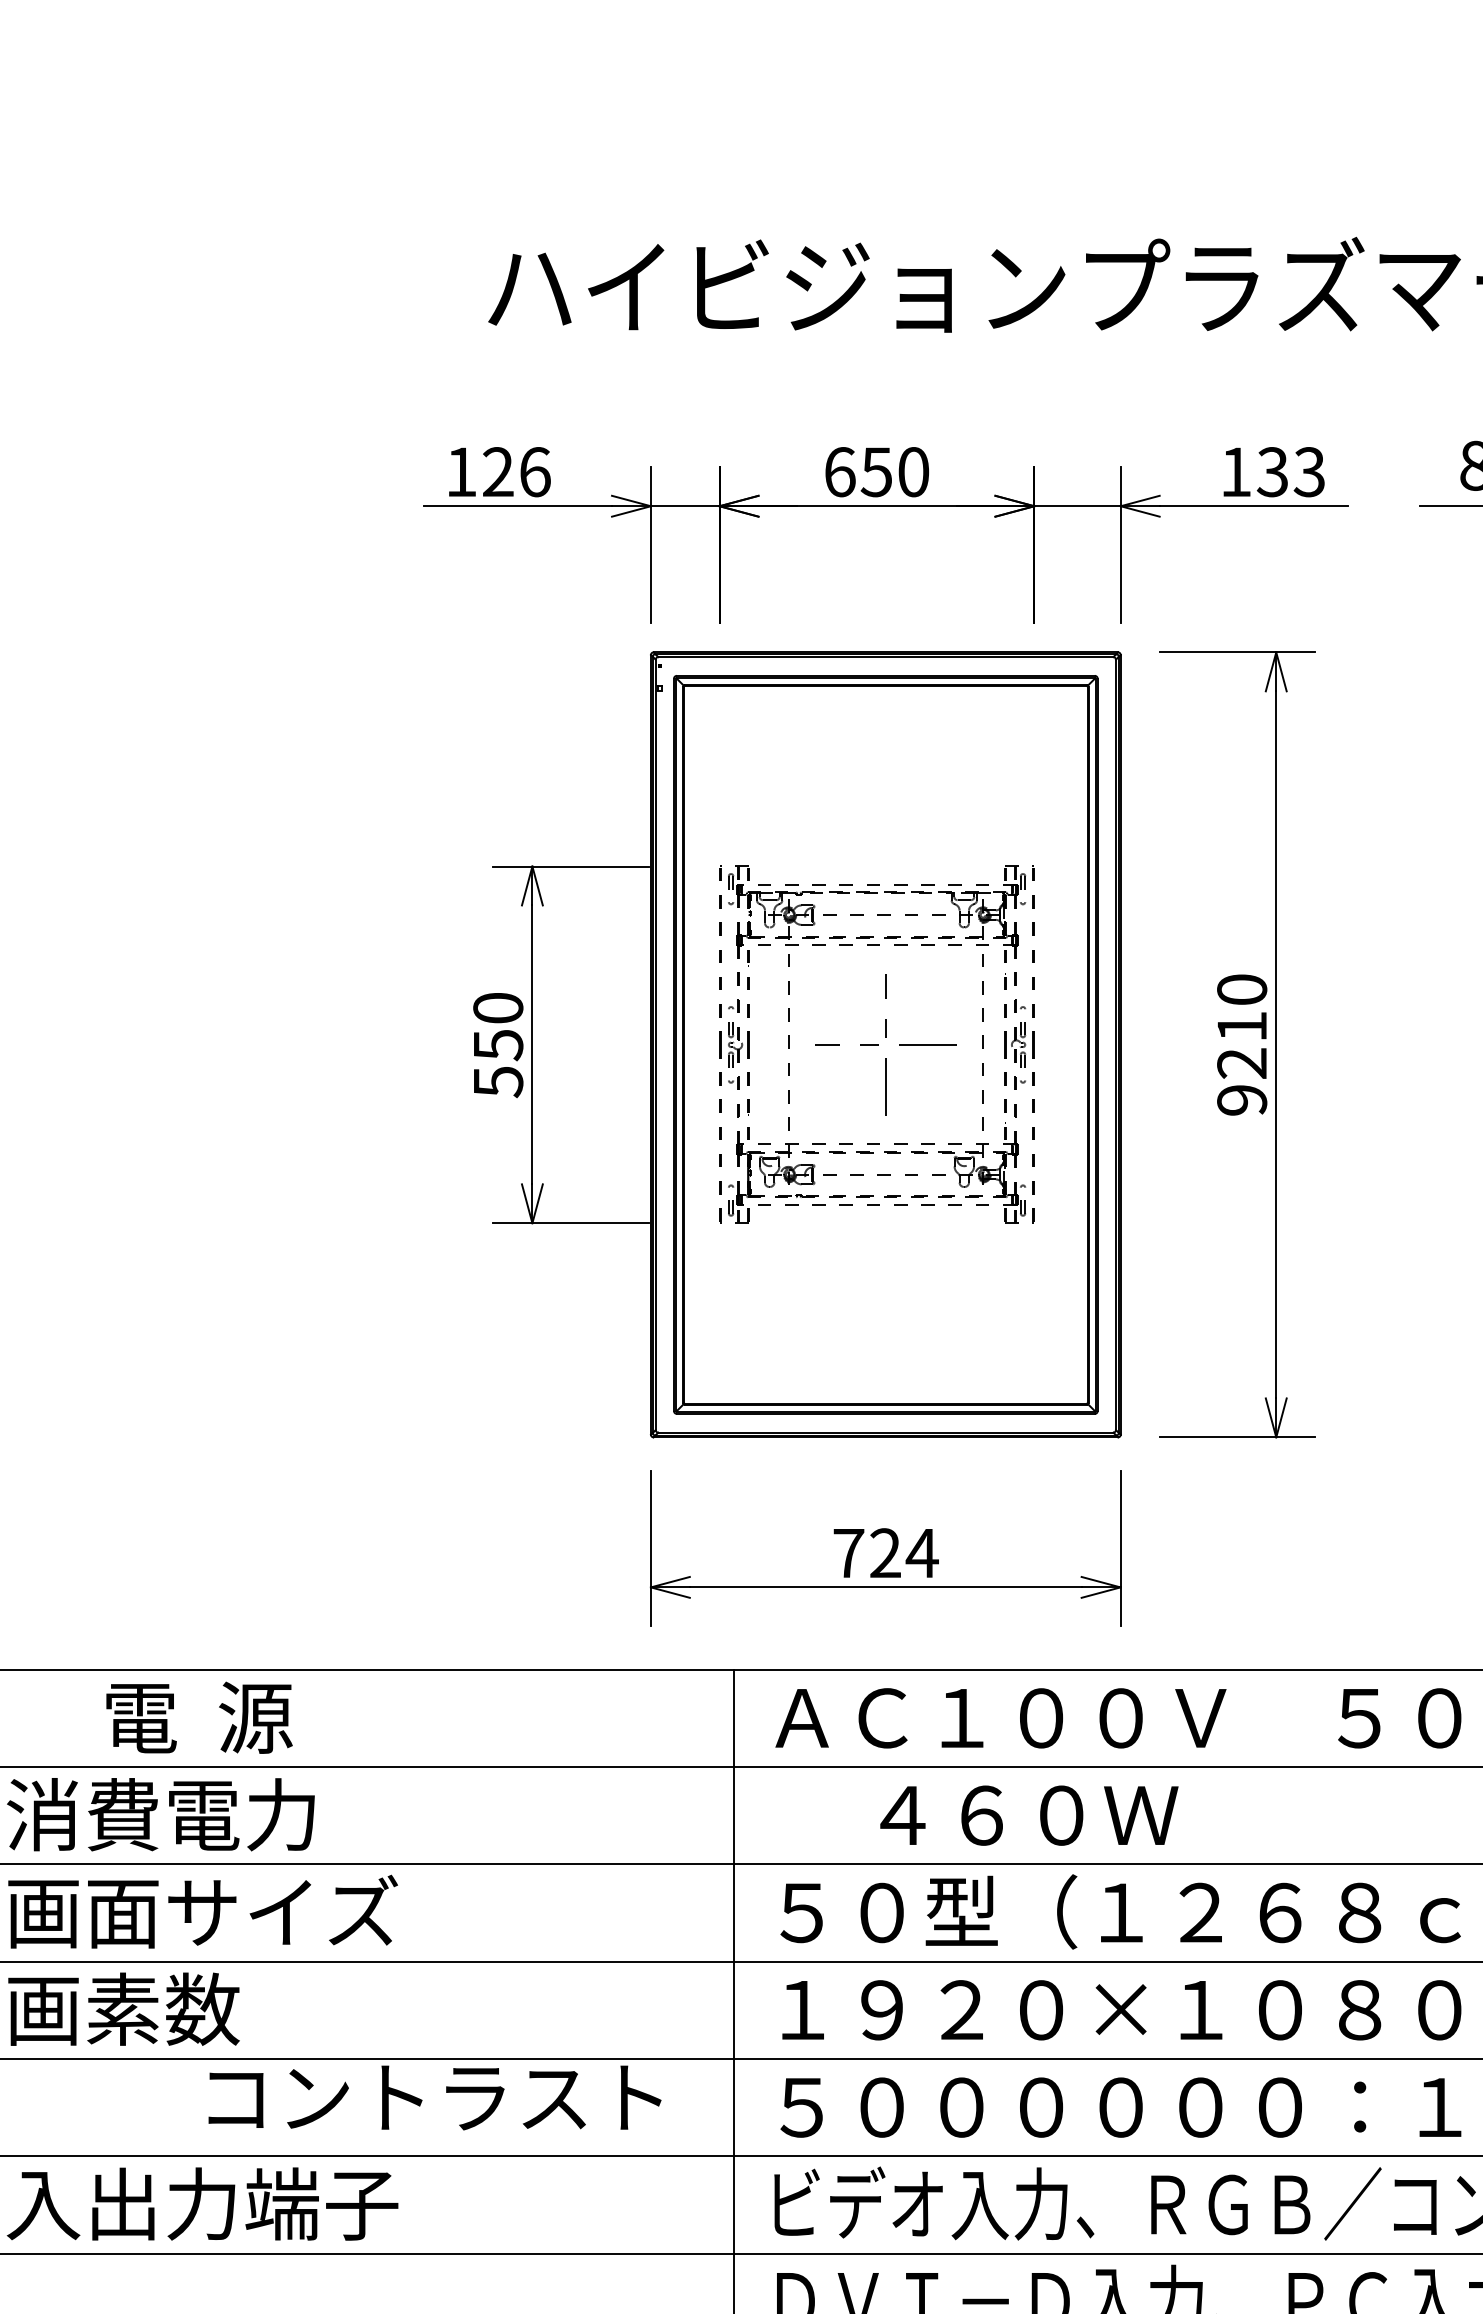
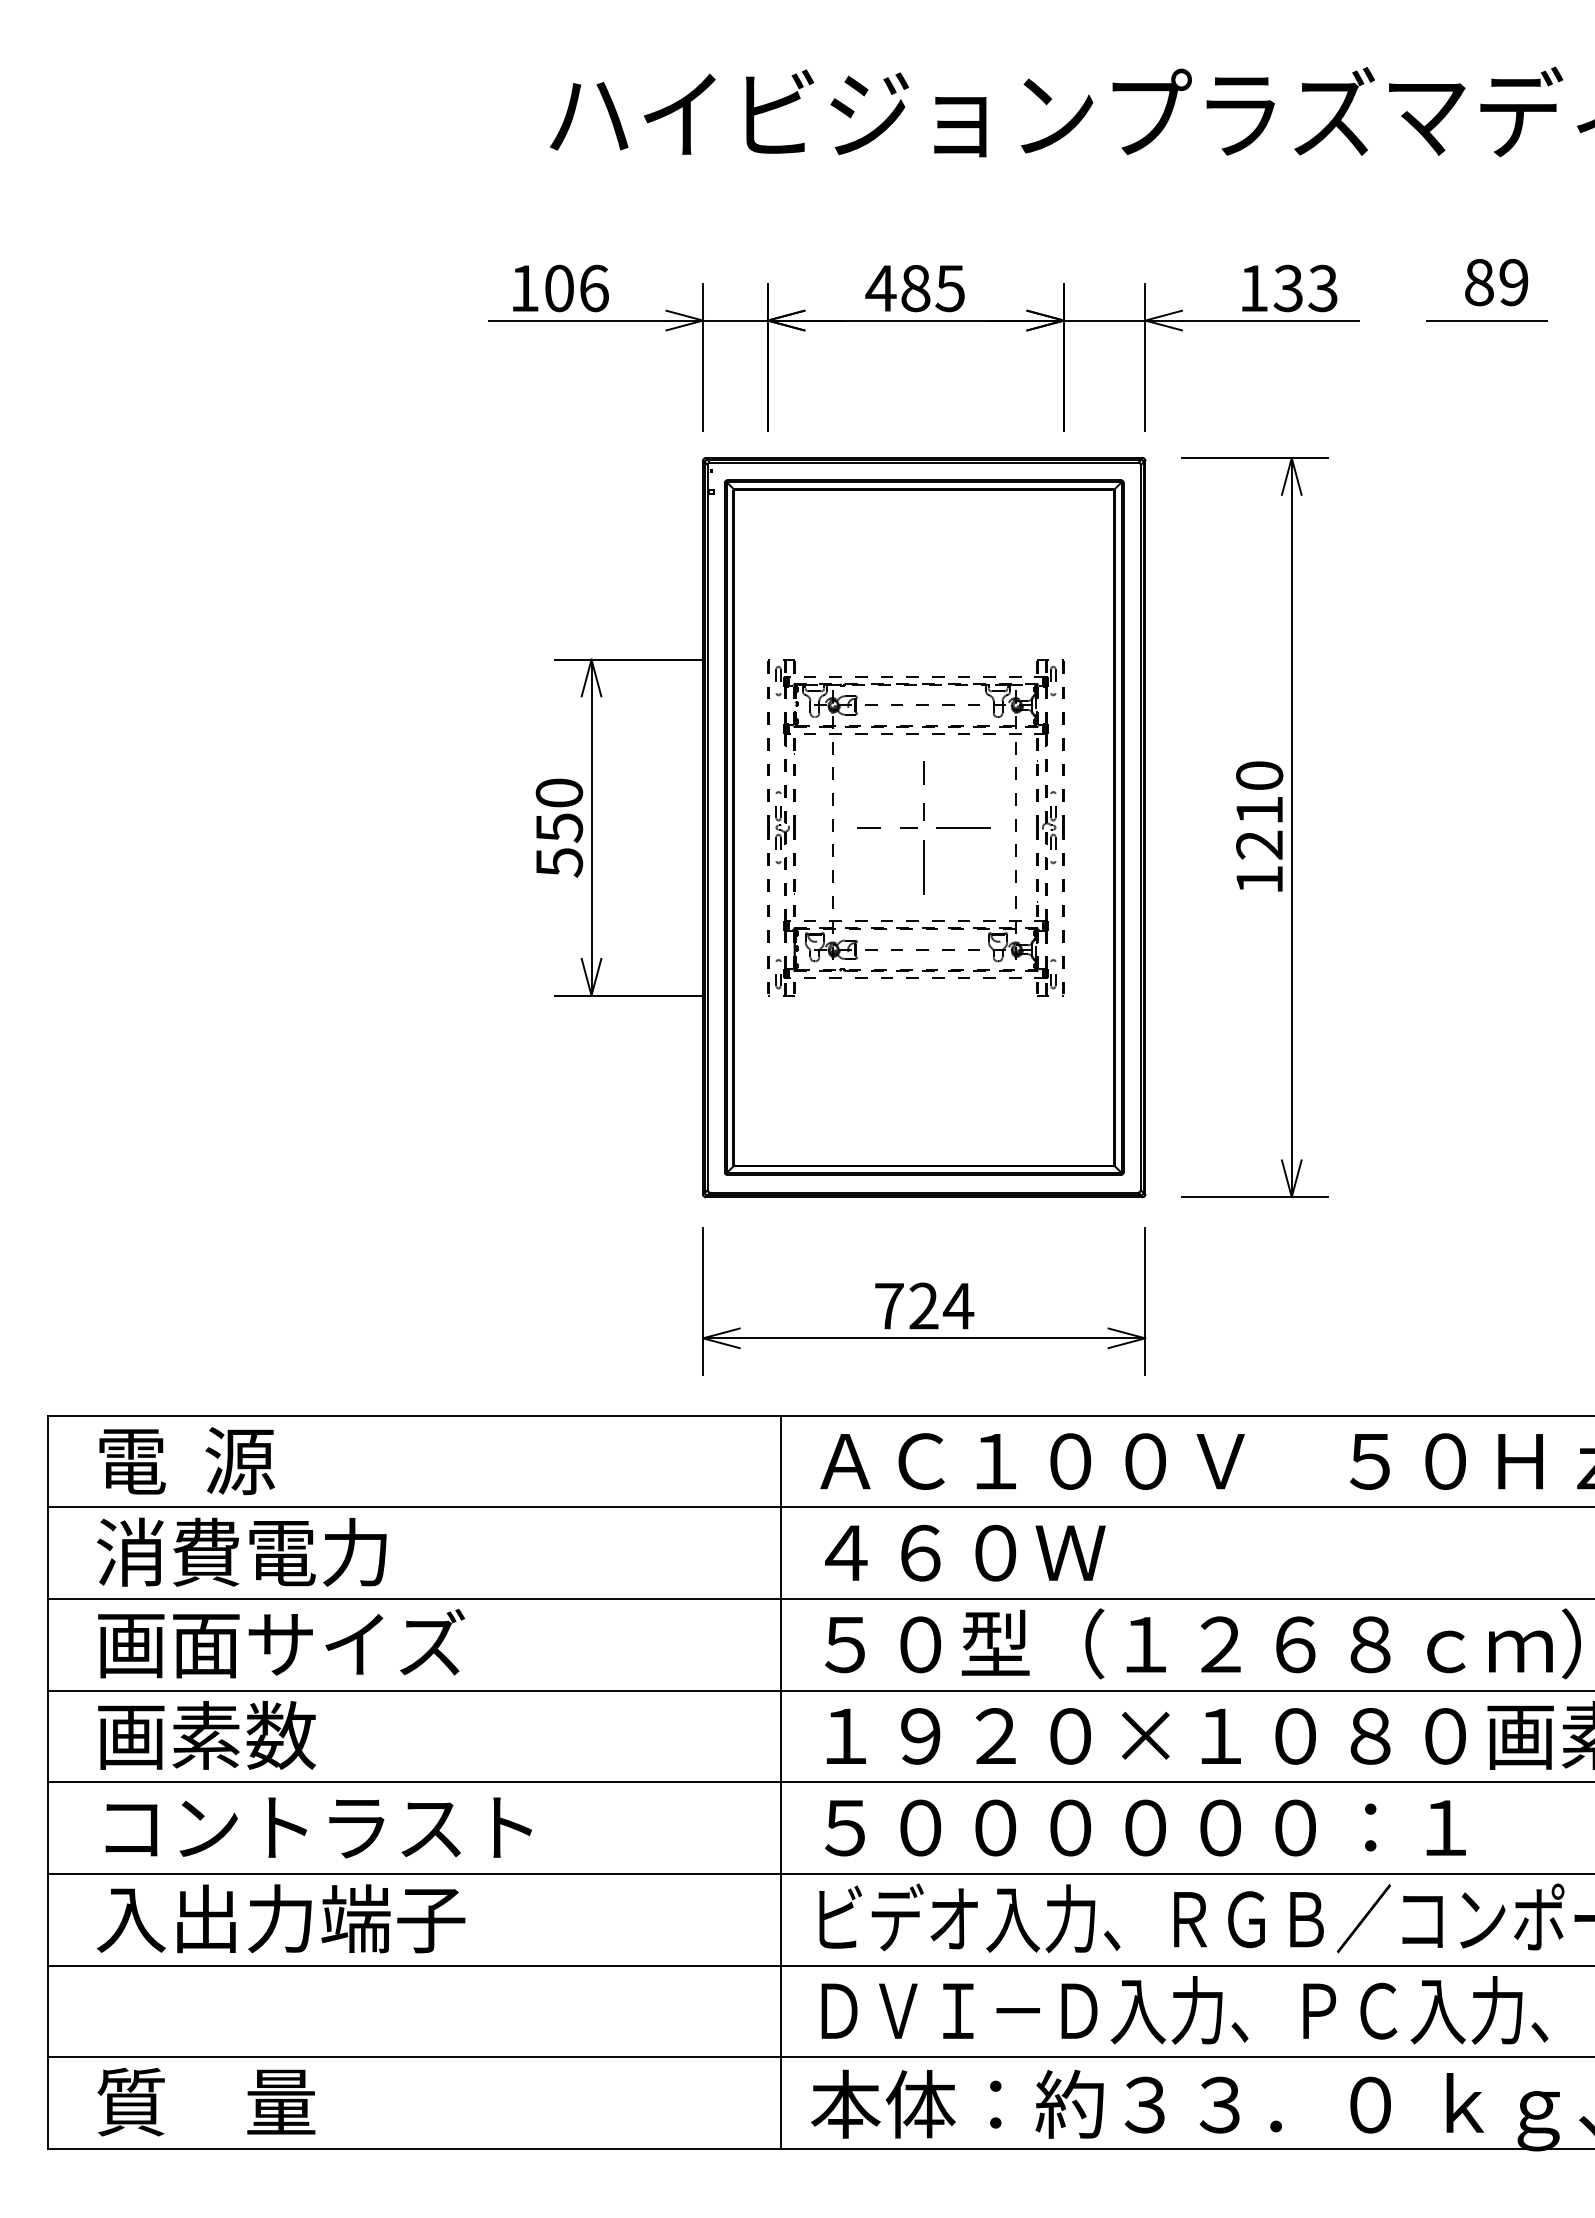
text: (498, 472) -> (559, 288), 126 -> 106
text: (875, 472) -> (914, 288), 650 -> 485
text: (1241, 1099) -> (1259, 879), 9210 -> 1210
text: (198, 1718) -> (186, 1461), moved
text: (1029, 1814) -> (965, 1552), moved
text: (434, 2097) -> (318, 1827), moved

